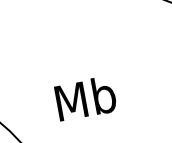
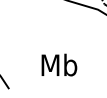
text: (85, 97) -> (59, 64), moved

